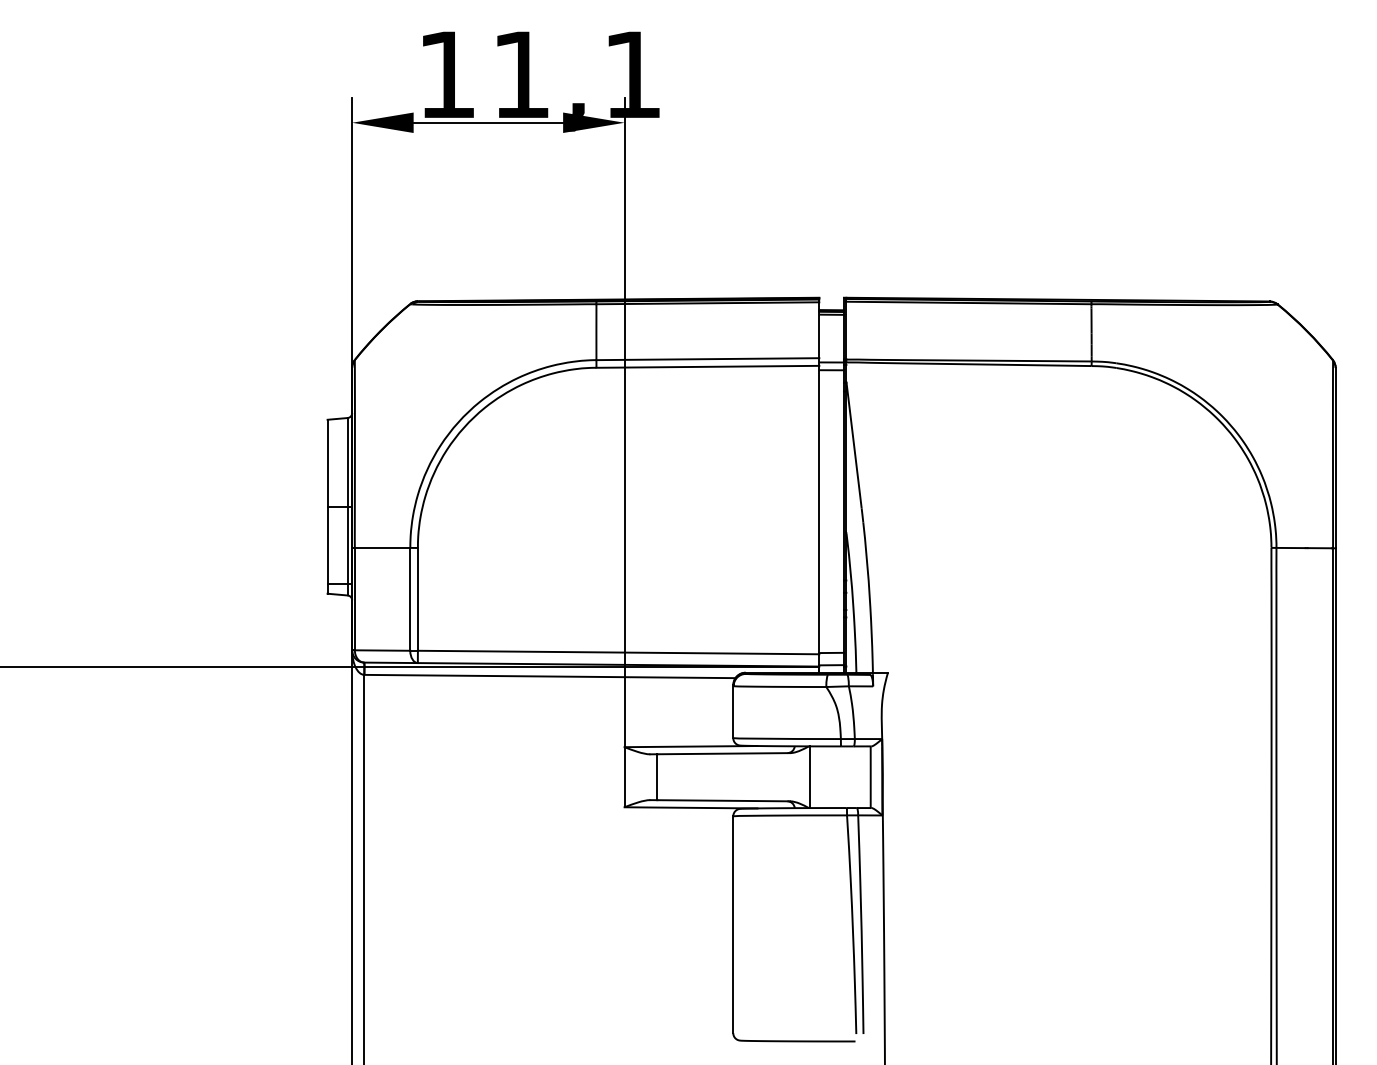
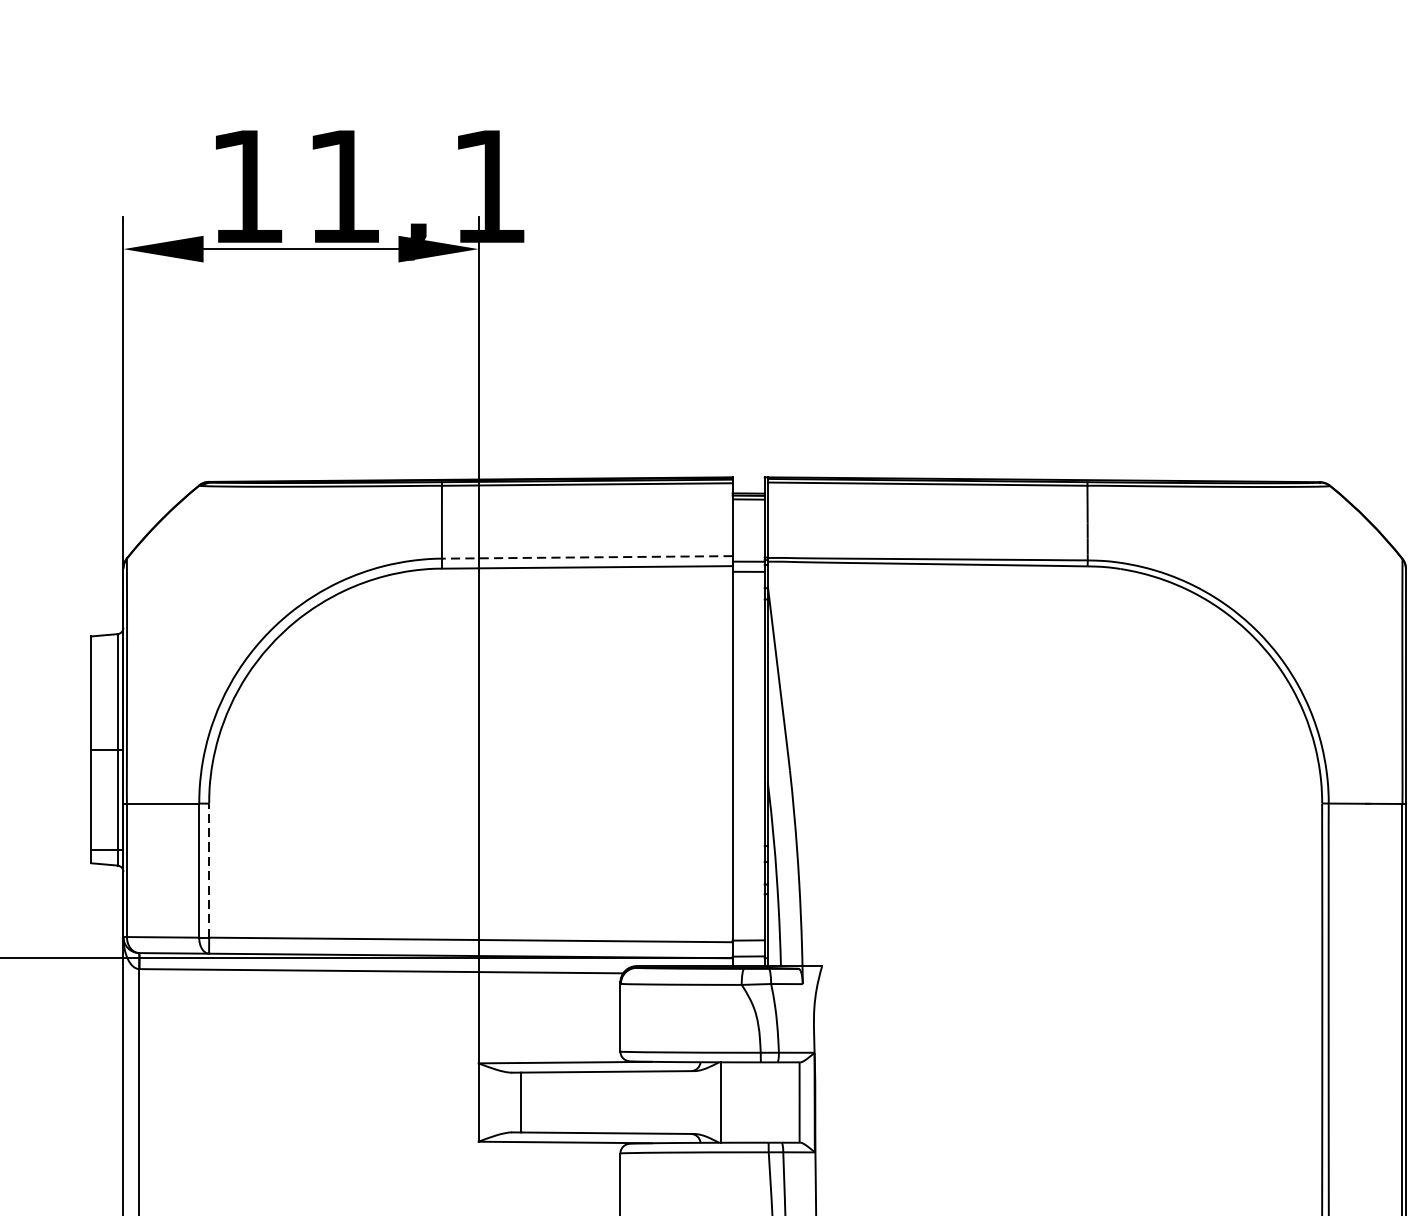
line: (707, 359) -> (586, 557), solid -> dashed
line: (417, 598) -> (208, 869), solid -> dashed

